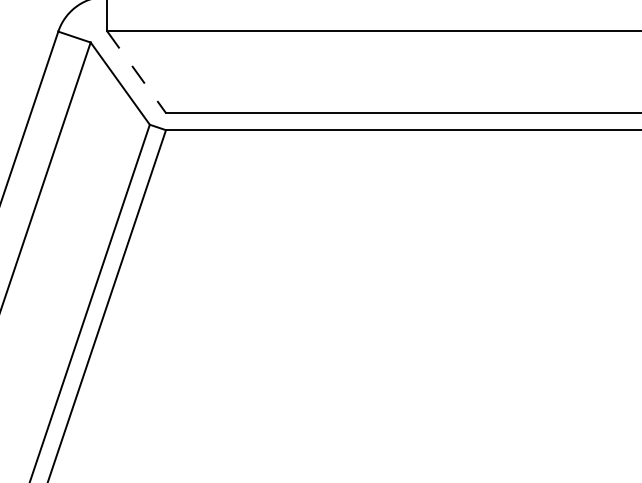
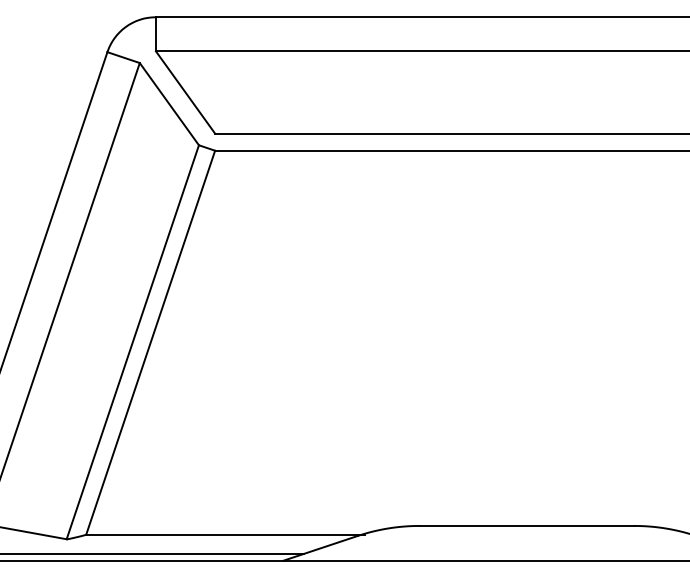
line: (136, 71) -> (185, 92), dashed -> solid

